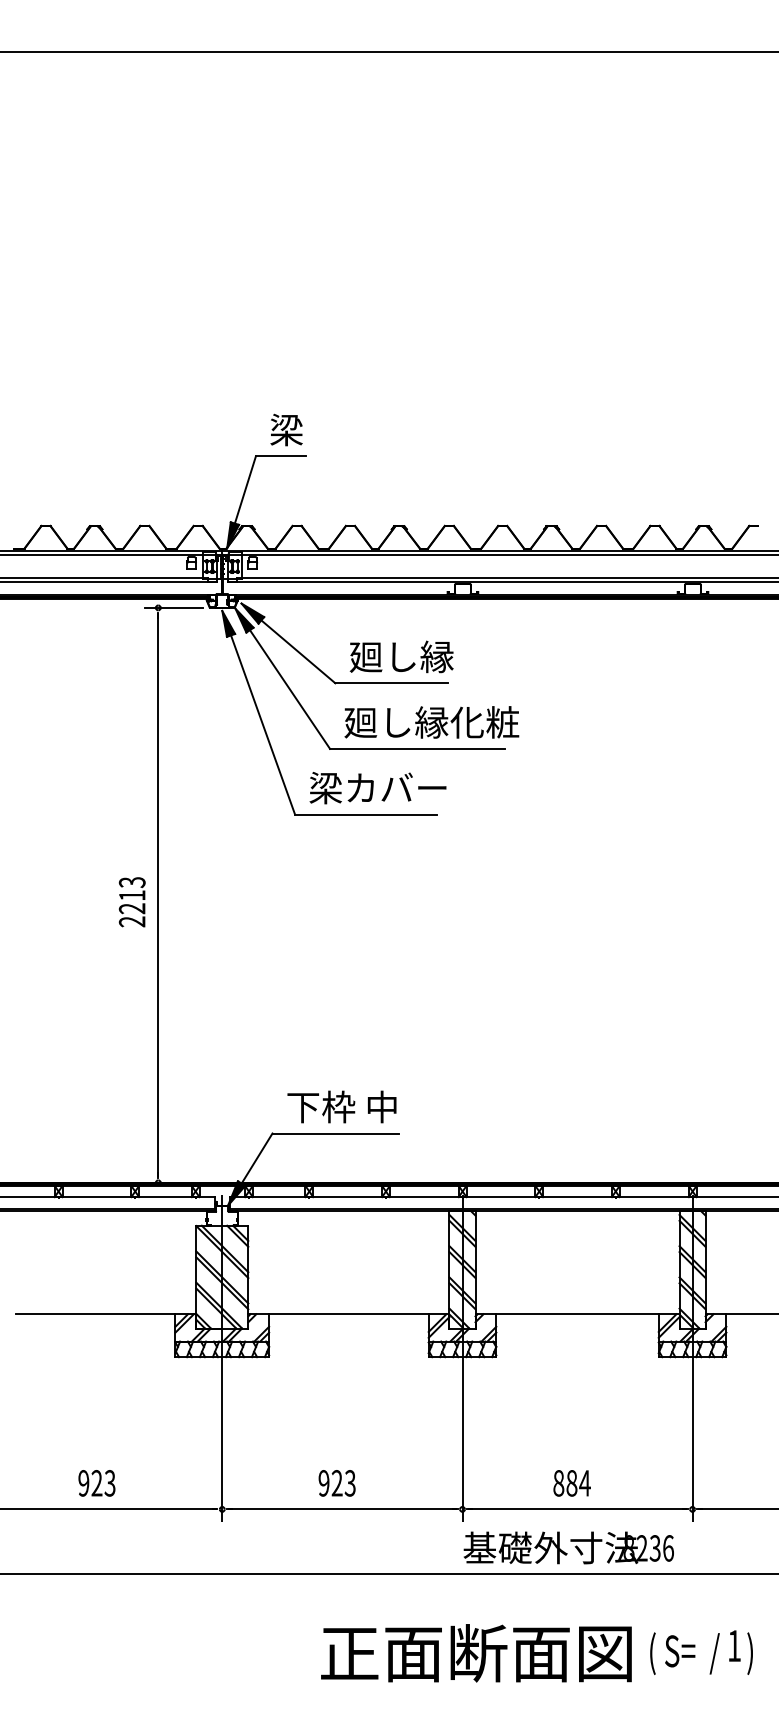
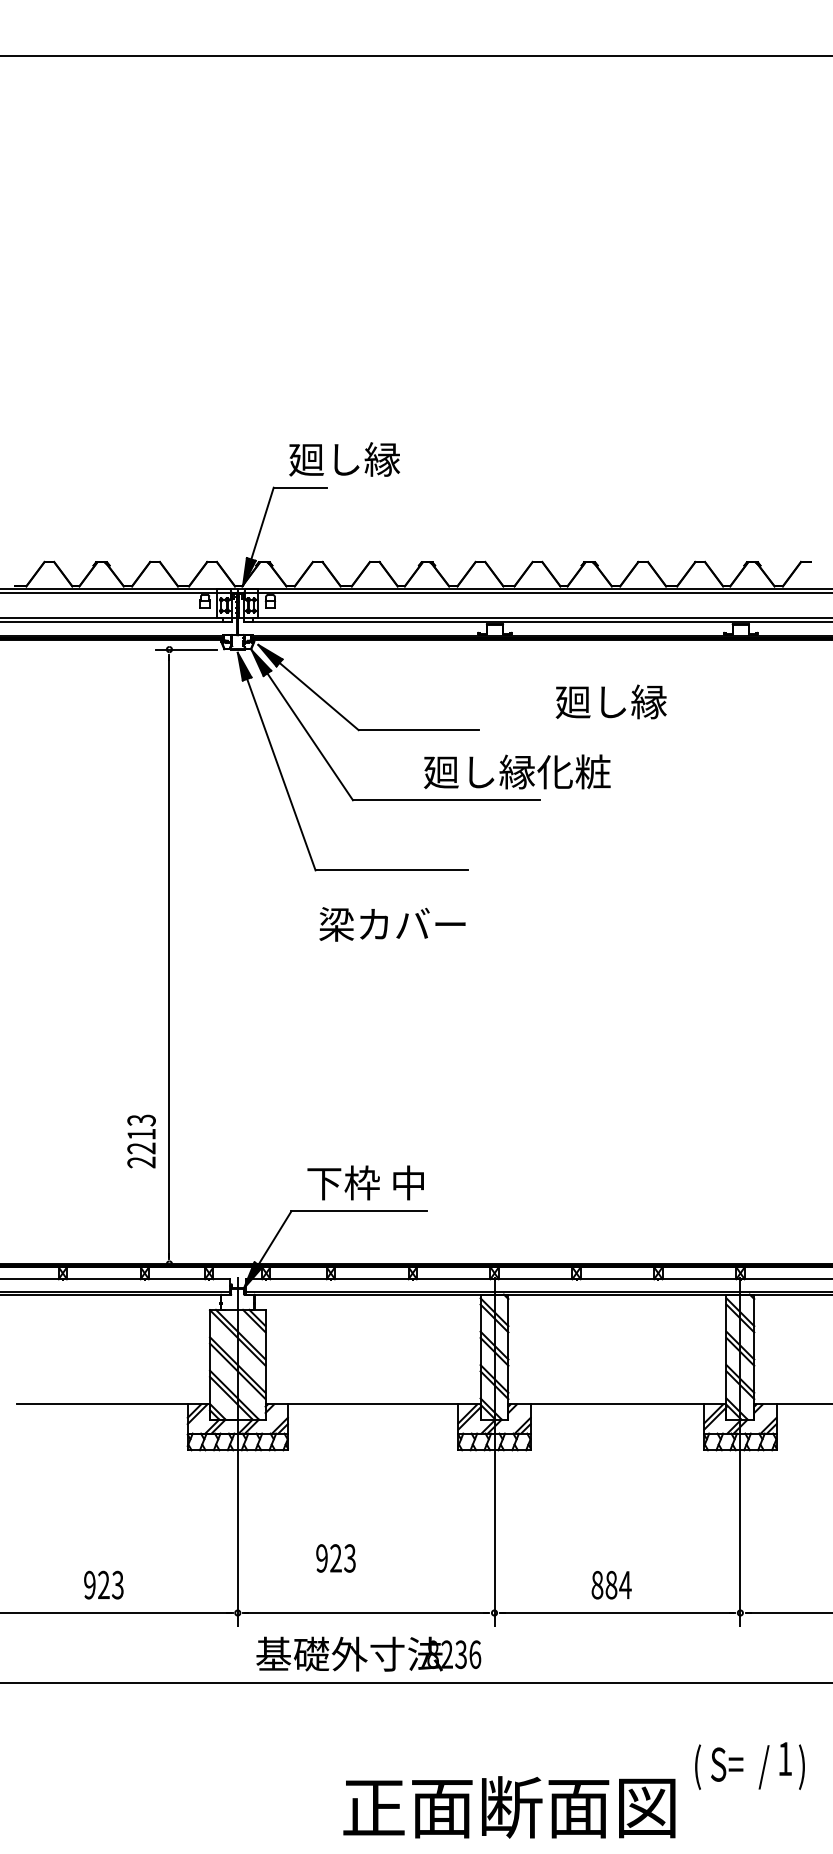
text: (322, 429) -> (344, 458), 梁 -> 廻し縁
text: (401, 656) -> (611, 701), moved
text: (431, 722) -> (516, 772), moved
text: (377, 788) -> (391, 924), moved
text: (131, 902) -> (140, 1141), moved
text: (336, 1483) -> (335, 1558), moved
text: (568, 1547) -> (368, 1653), moved
text: (476, 1653) -> (509, 1807), moved

